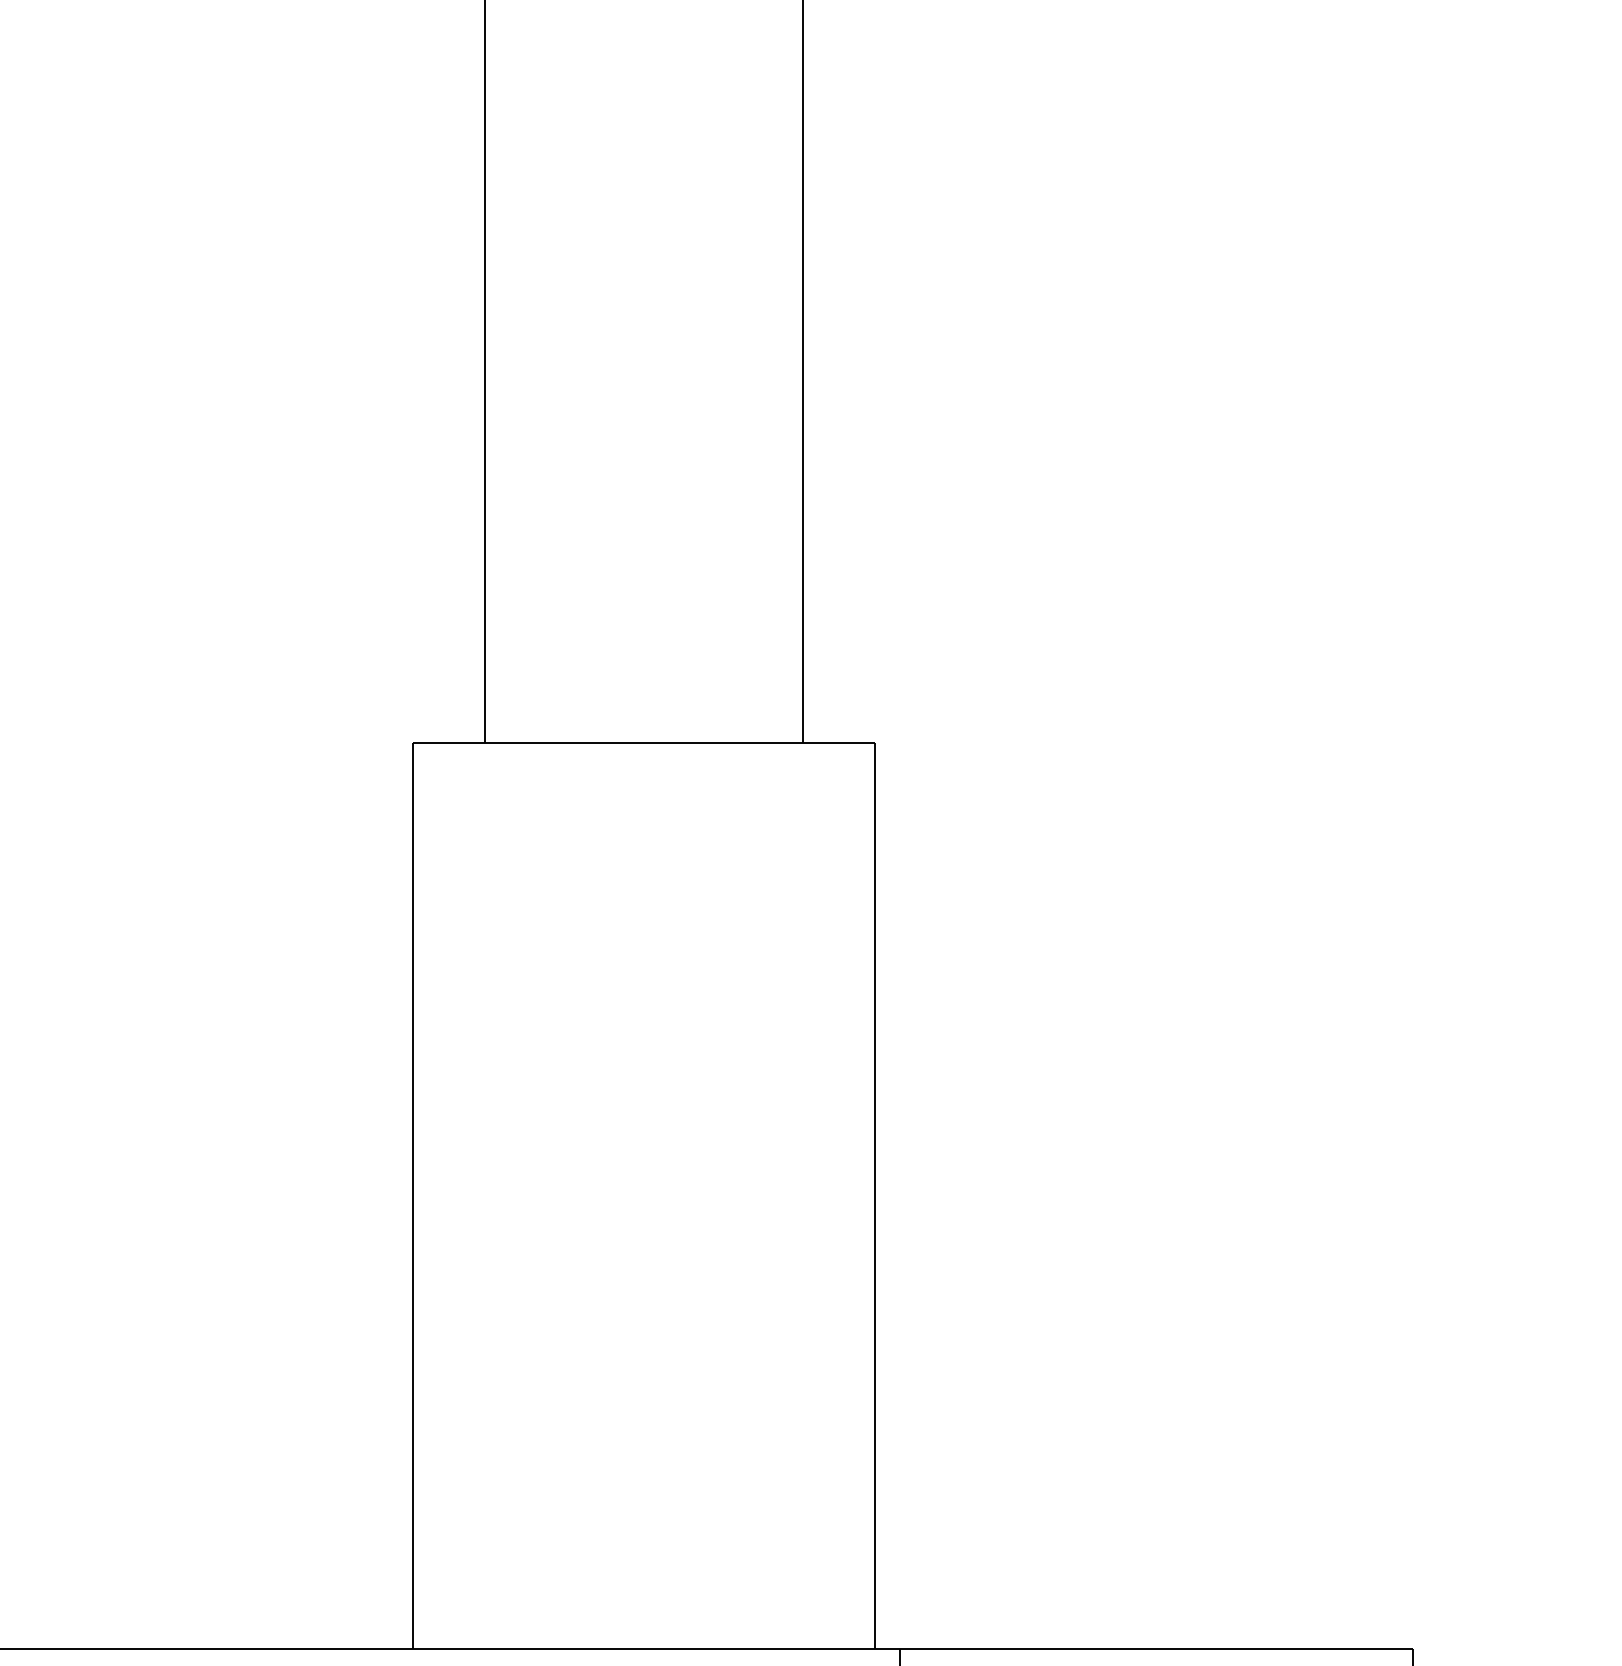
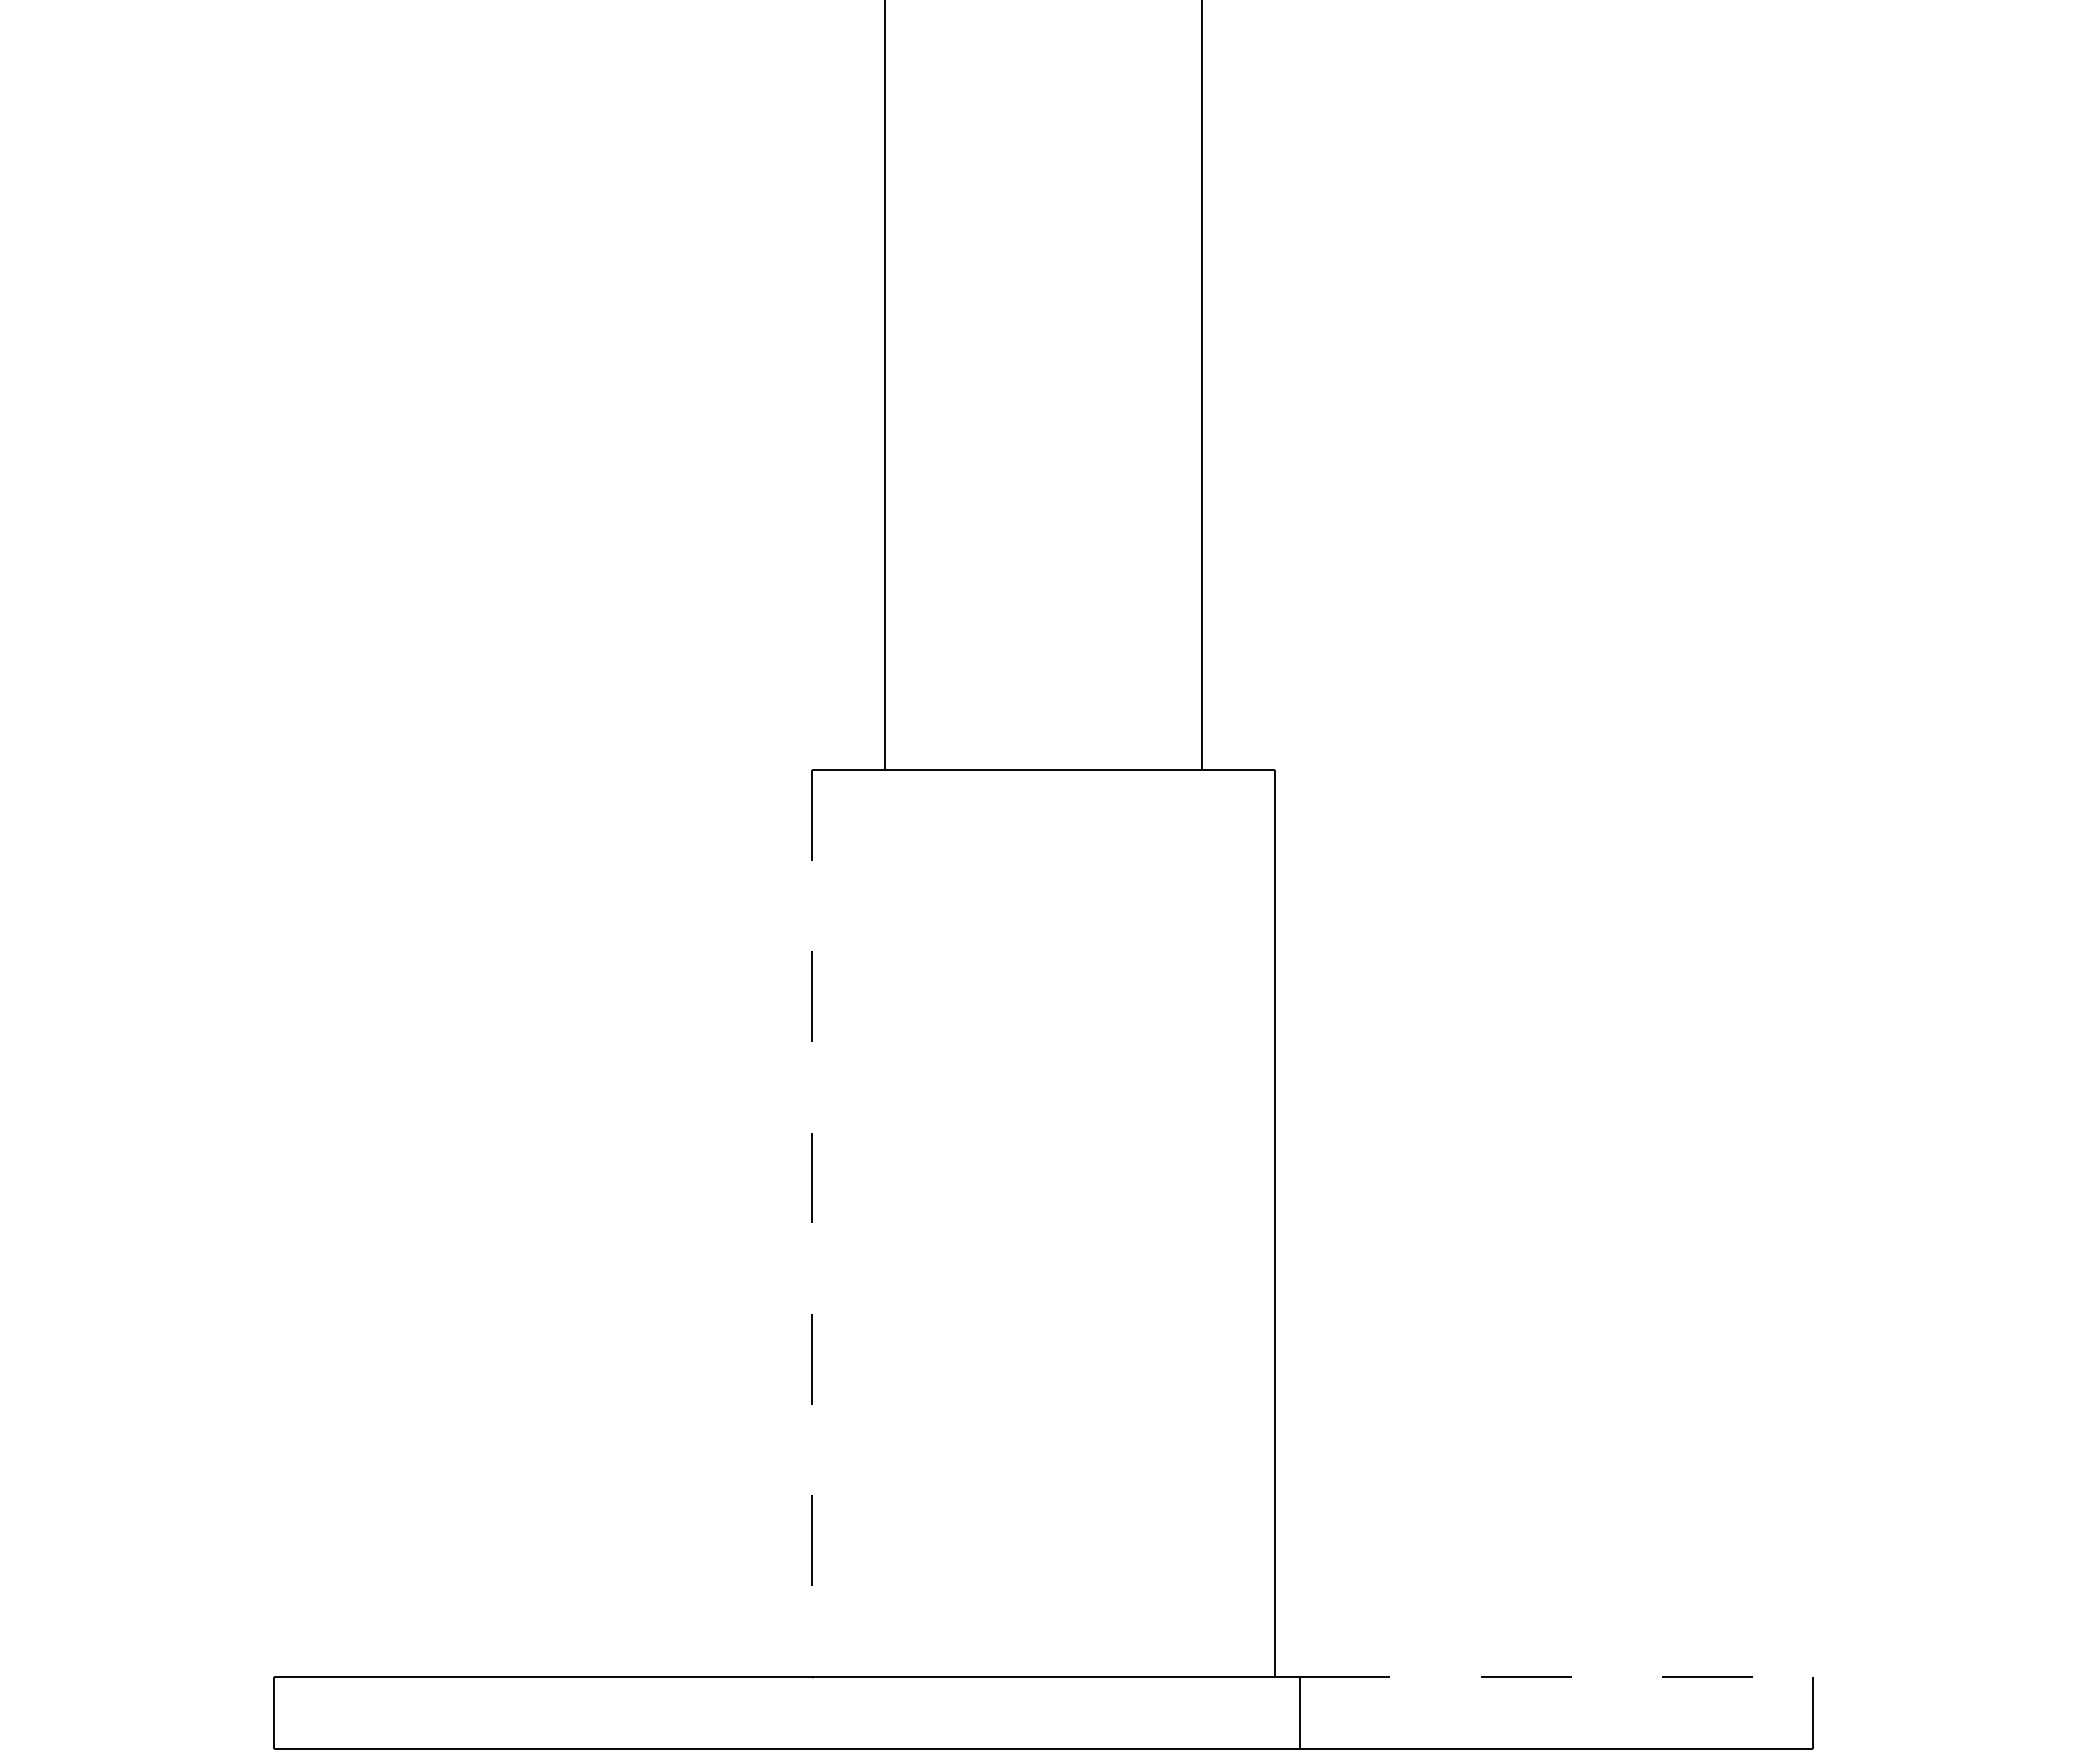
line: (412, 1195) -> (812, 1223), solid -> dashed
line: (1156, 1648) -> (1556, 1676), solid -> dashed

